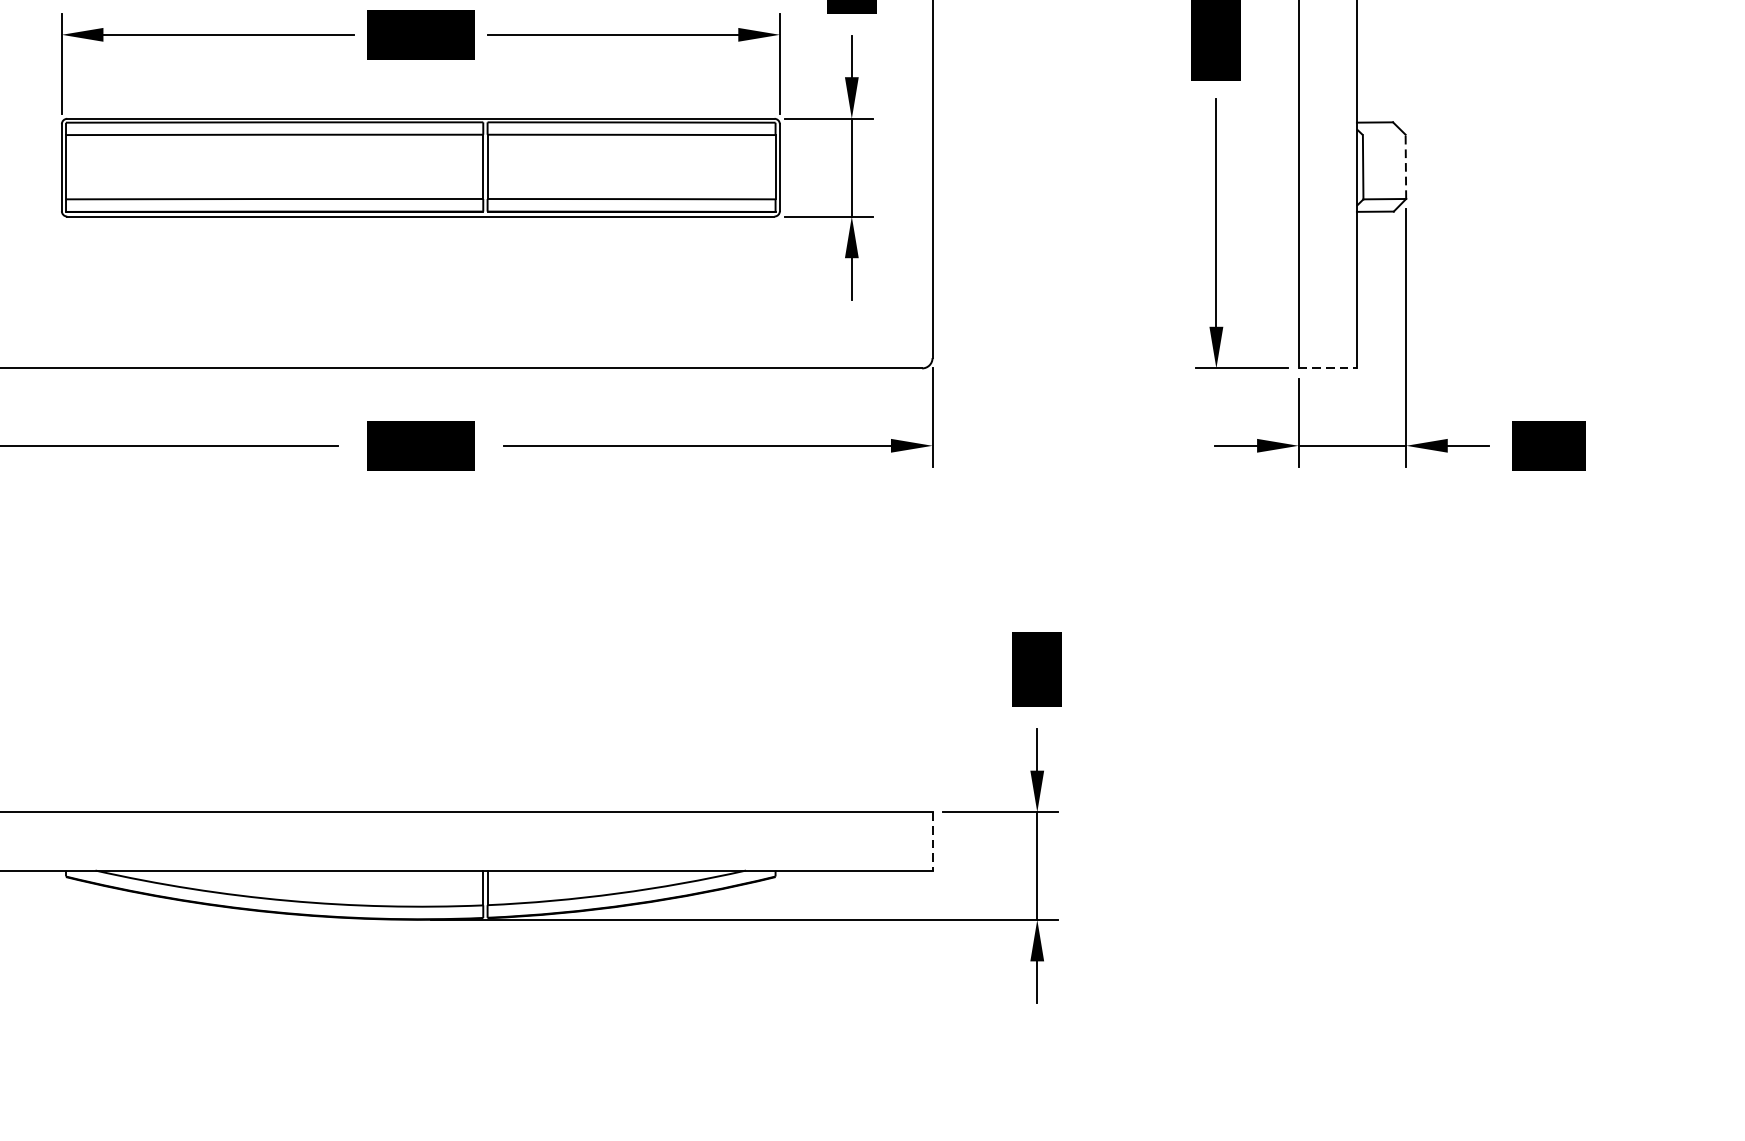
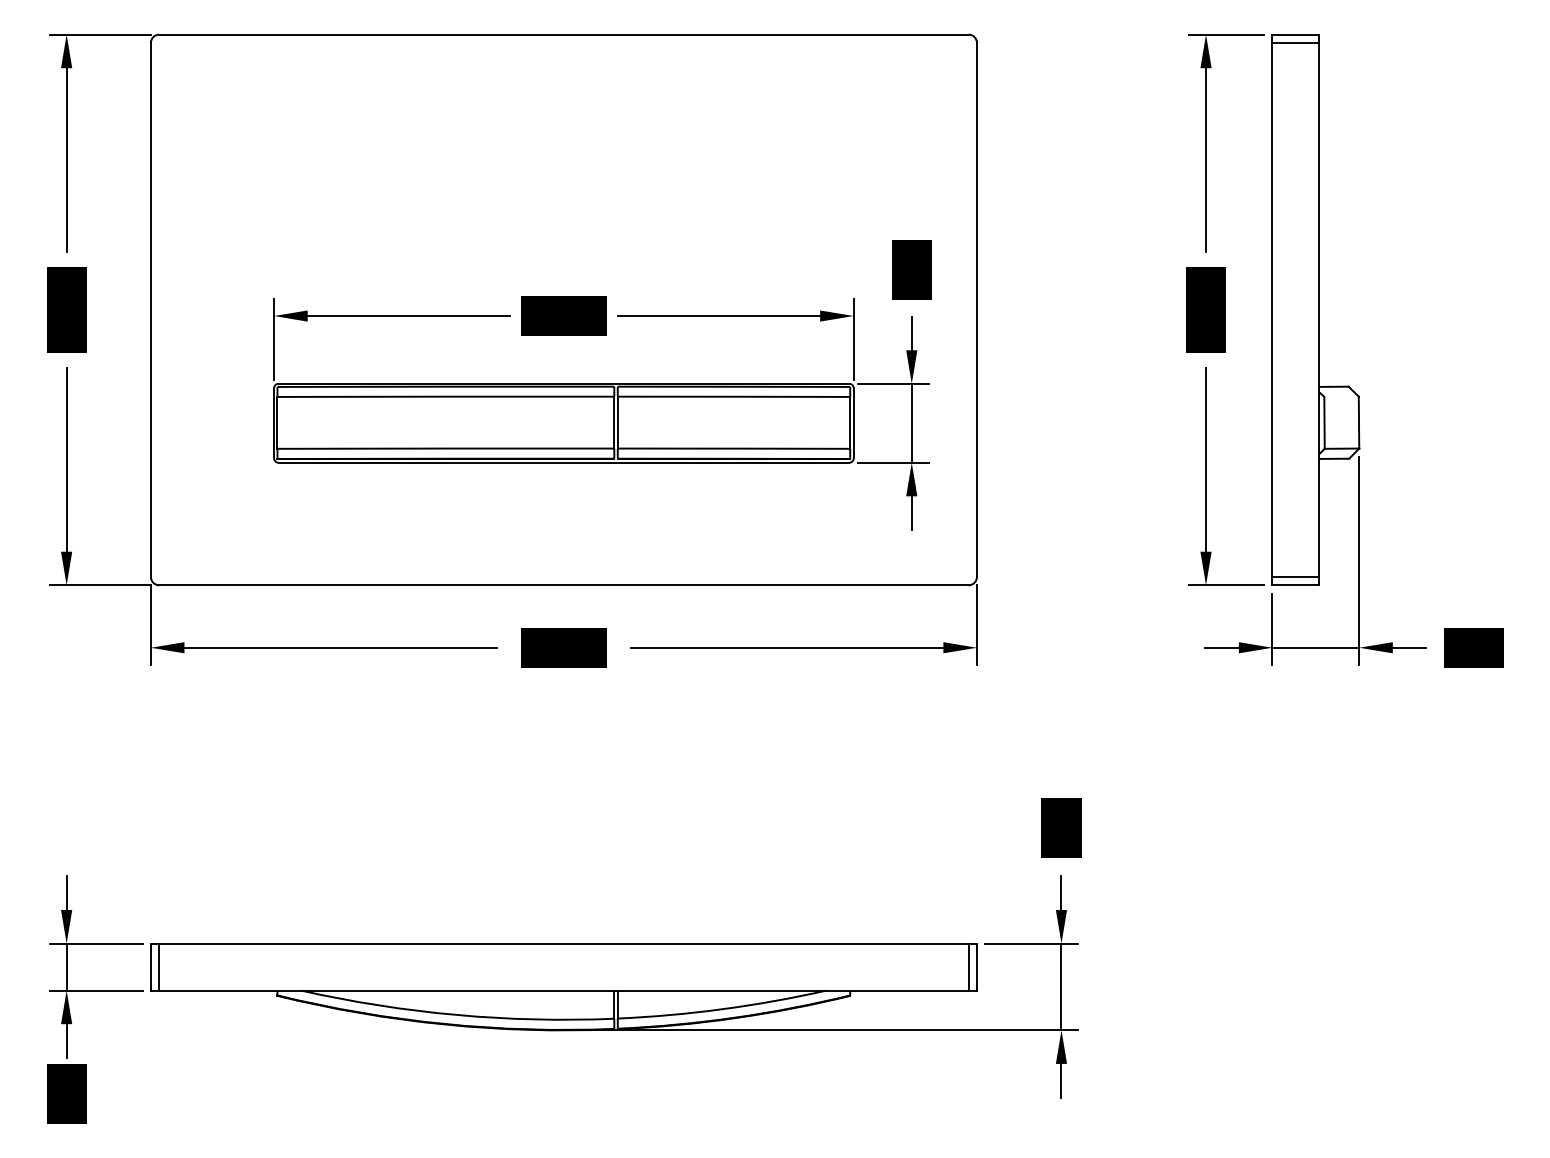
line: (1406, 166) -> (1359, 422), dashed -> solid
line: (1327, 357) -> (1295, 576), added
line: (1327, 368) -> (1295, 585), dashed -> solid
line: (922, 840) -> (968, 966), added
line: (932, 841) -> (976, 967), dashed -> solid

